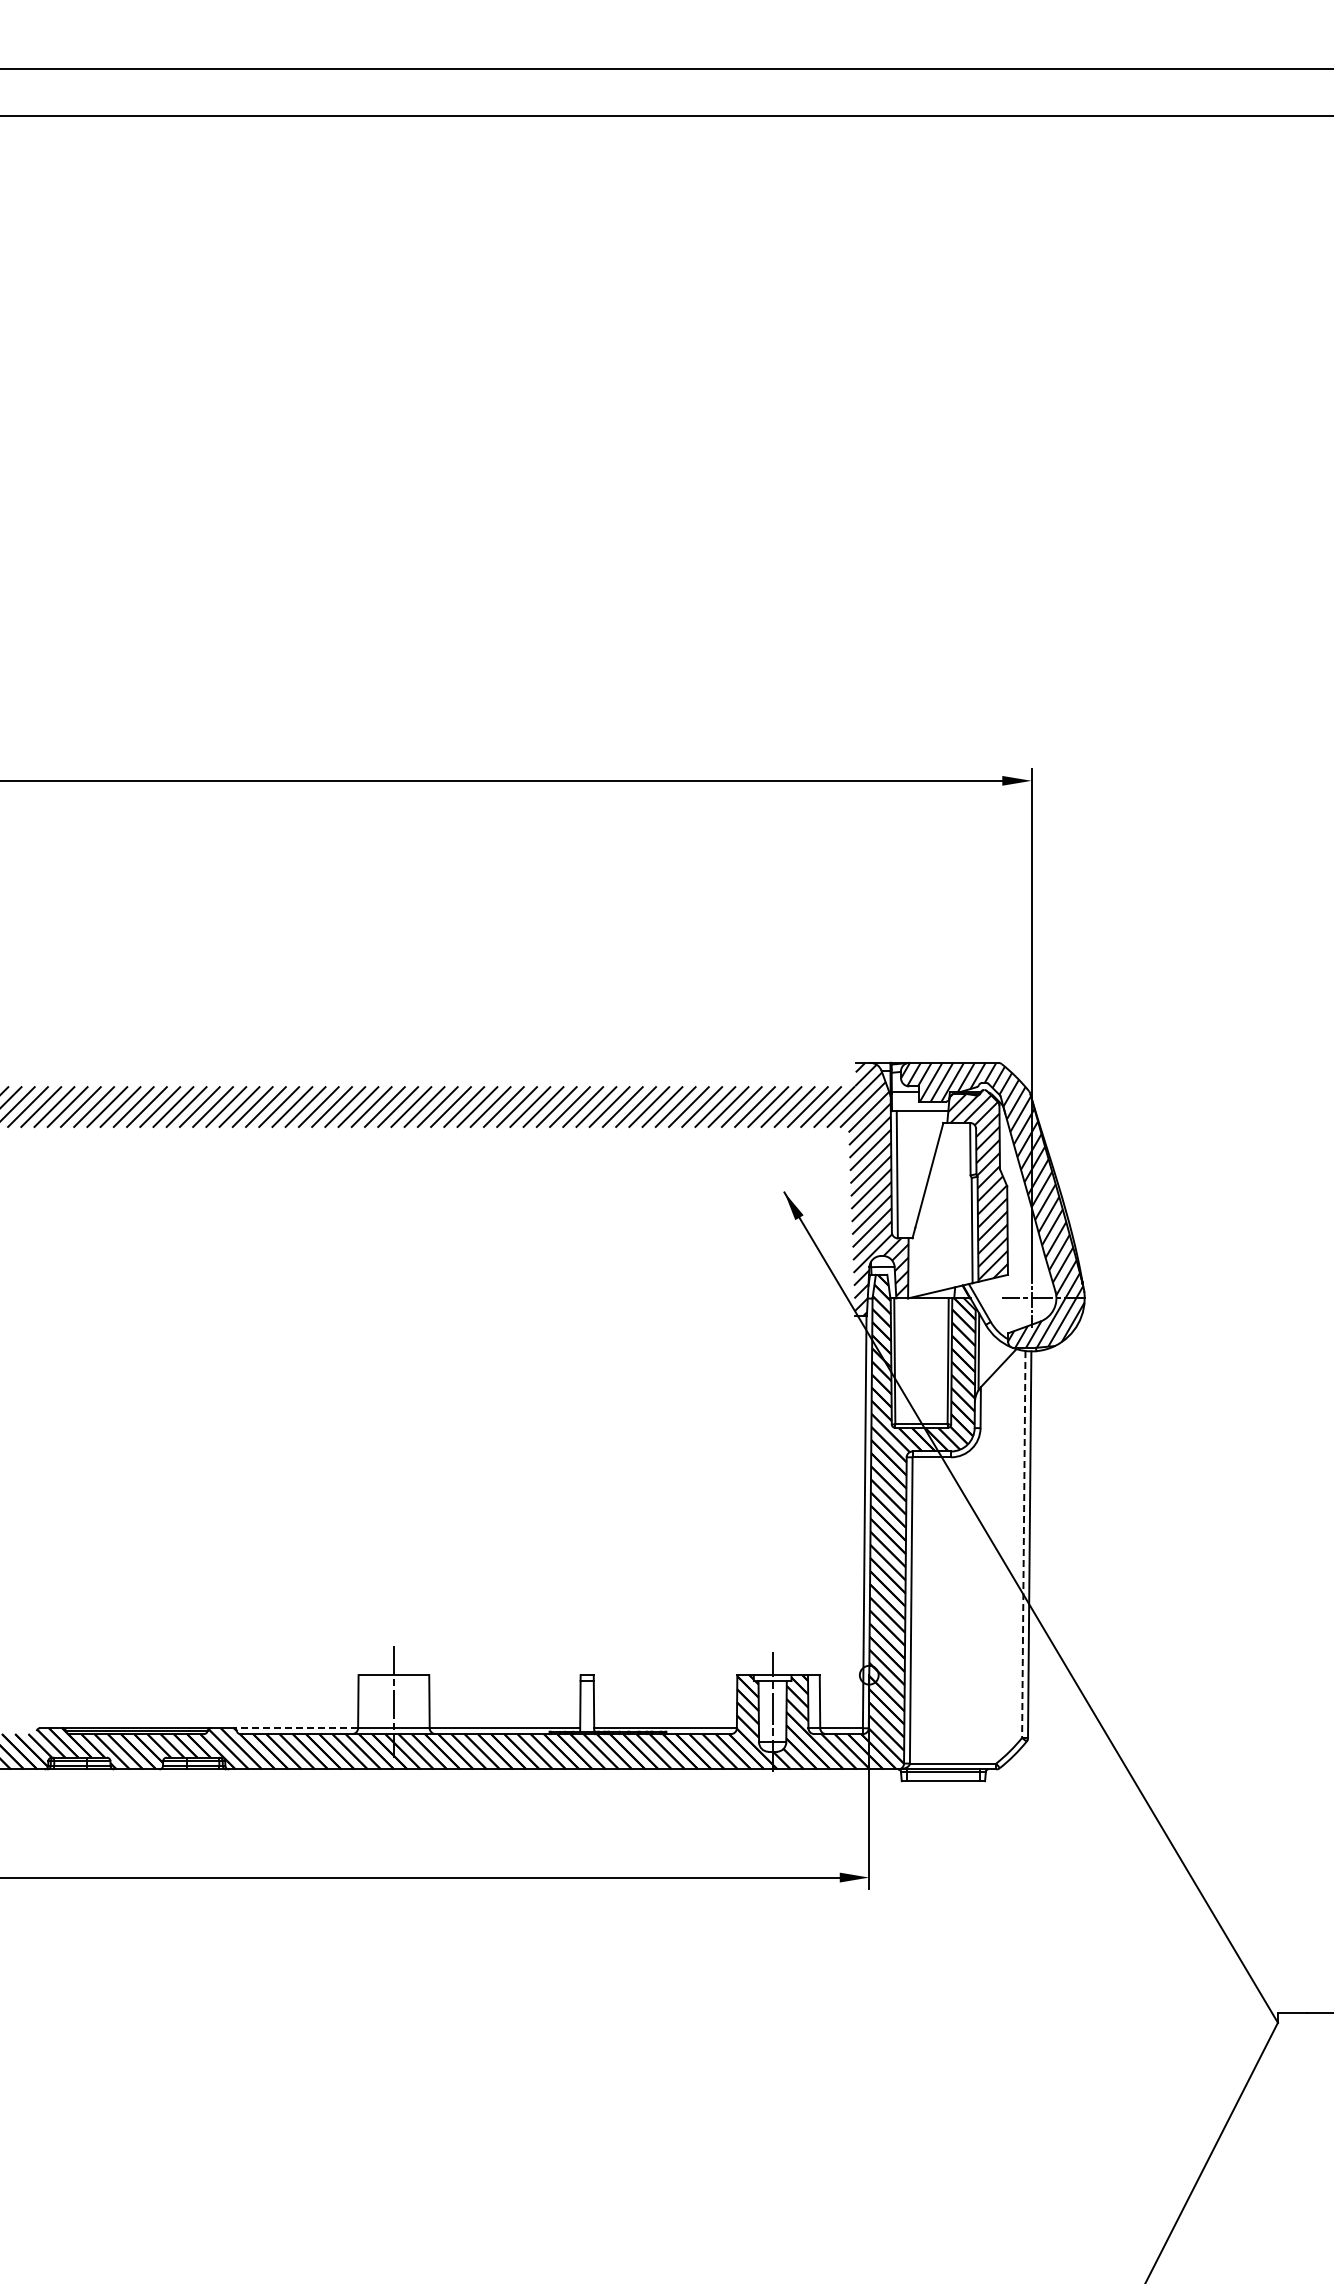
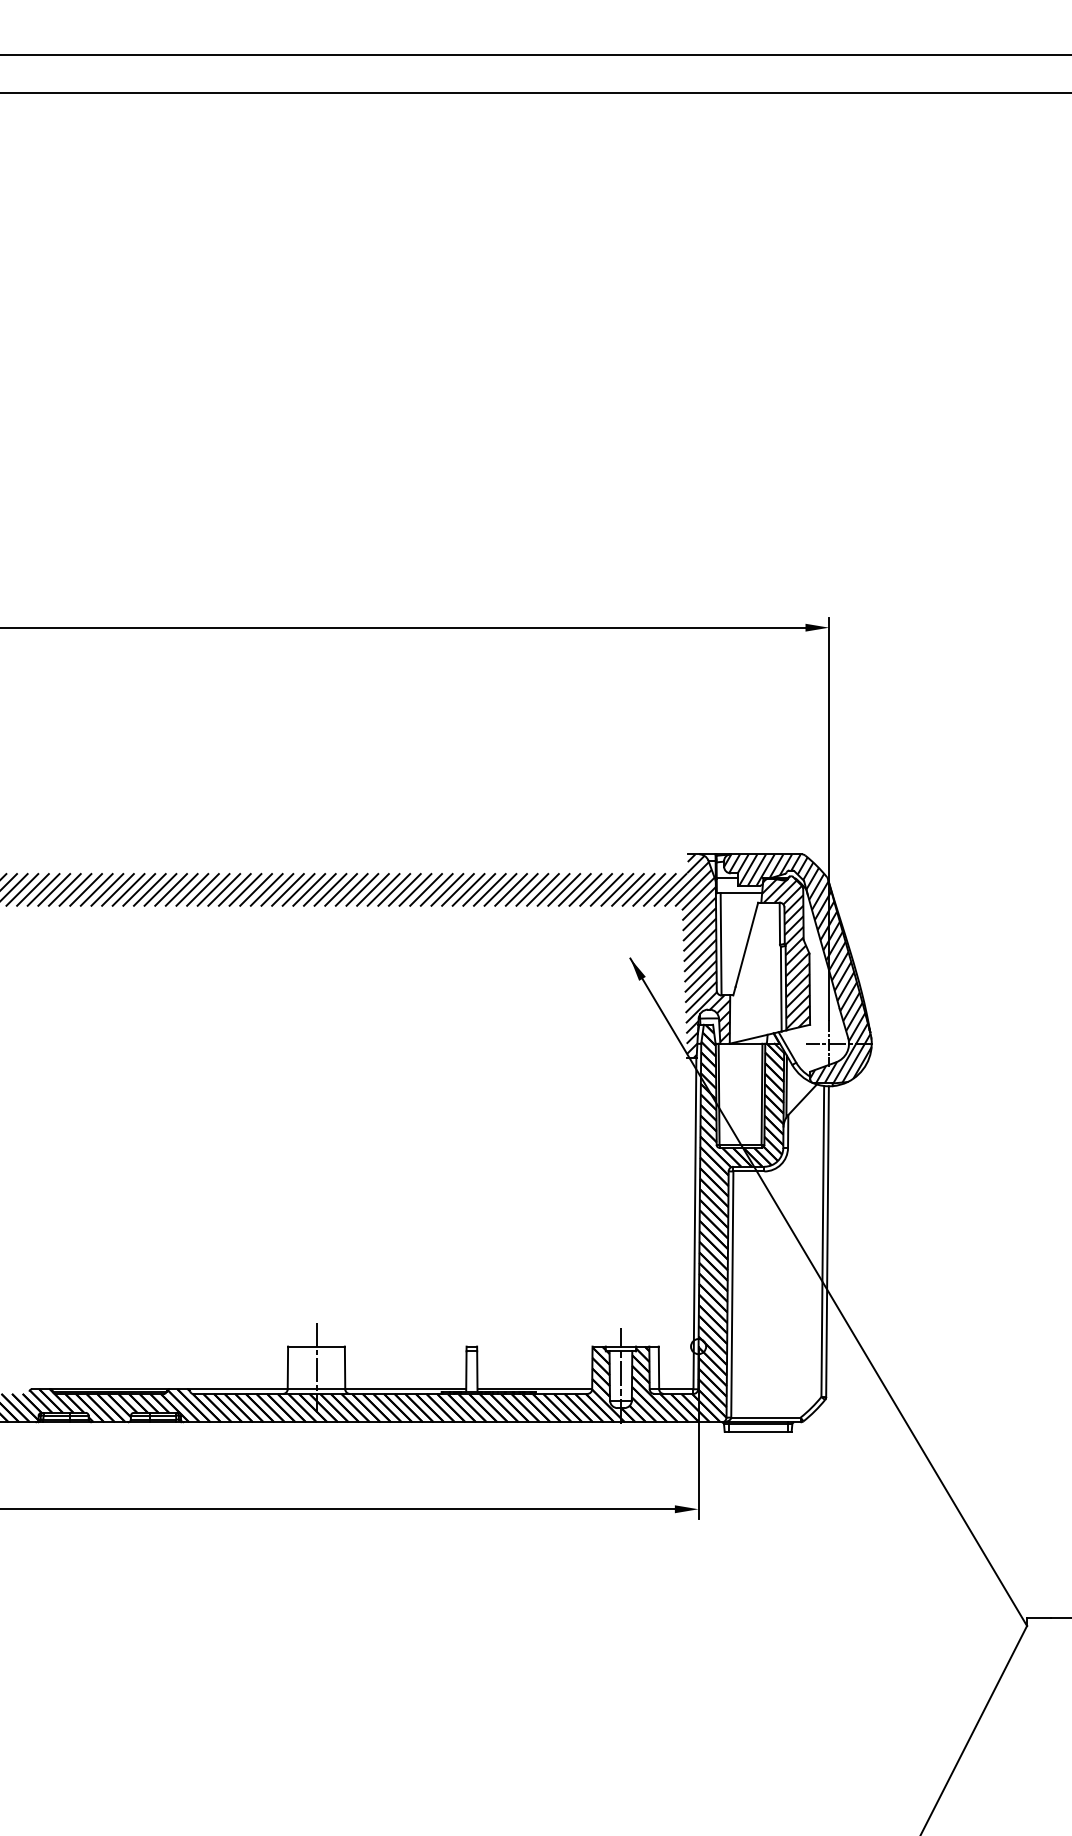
line: (1023, 1544) -> (822, 1241), dashed -> solid
line: (295, 1728) -> (237, 1389), dashed -> solid

